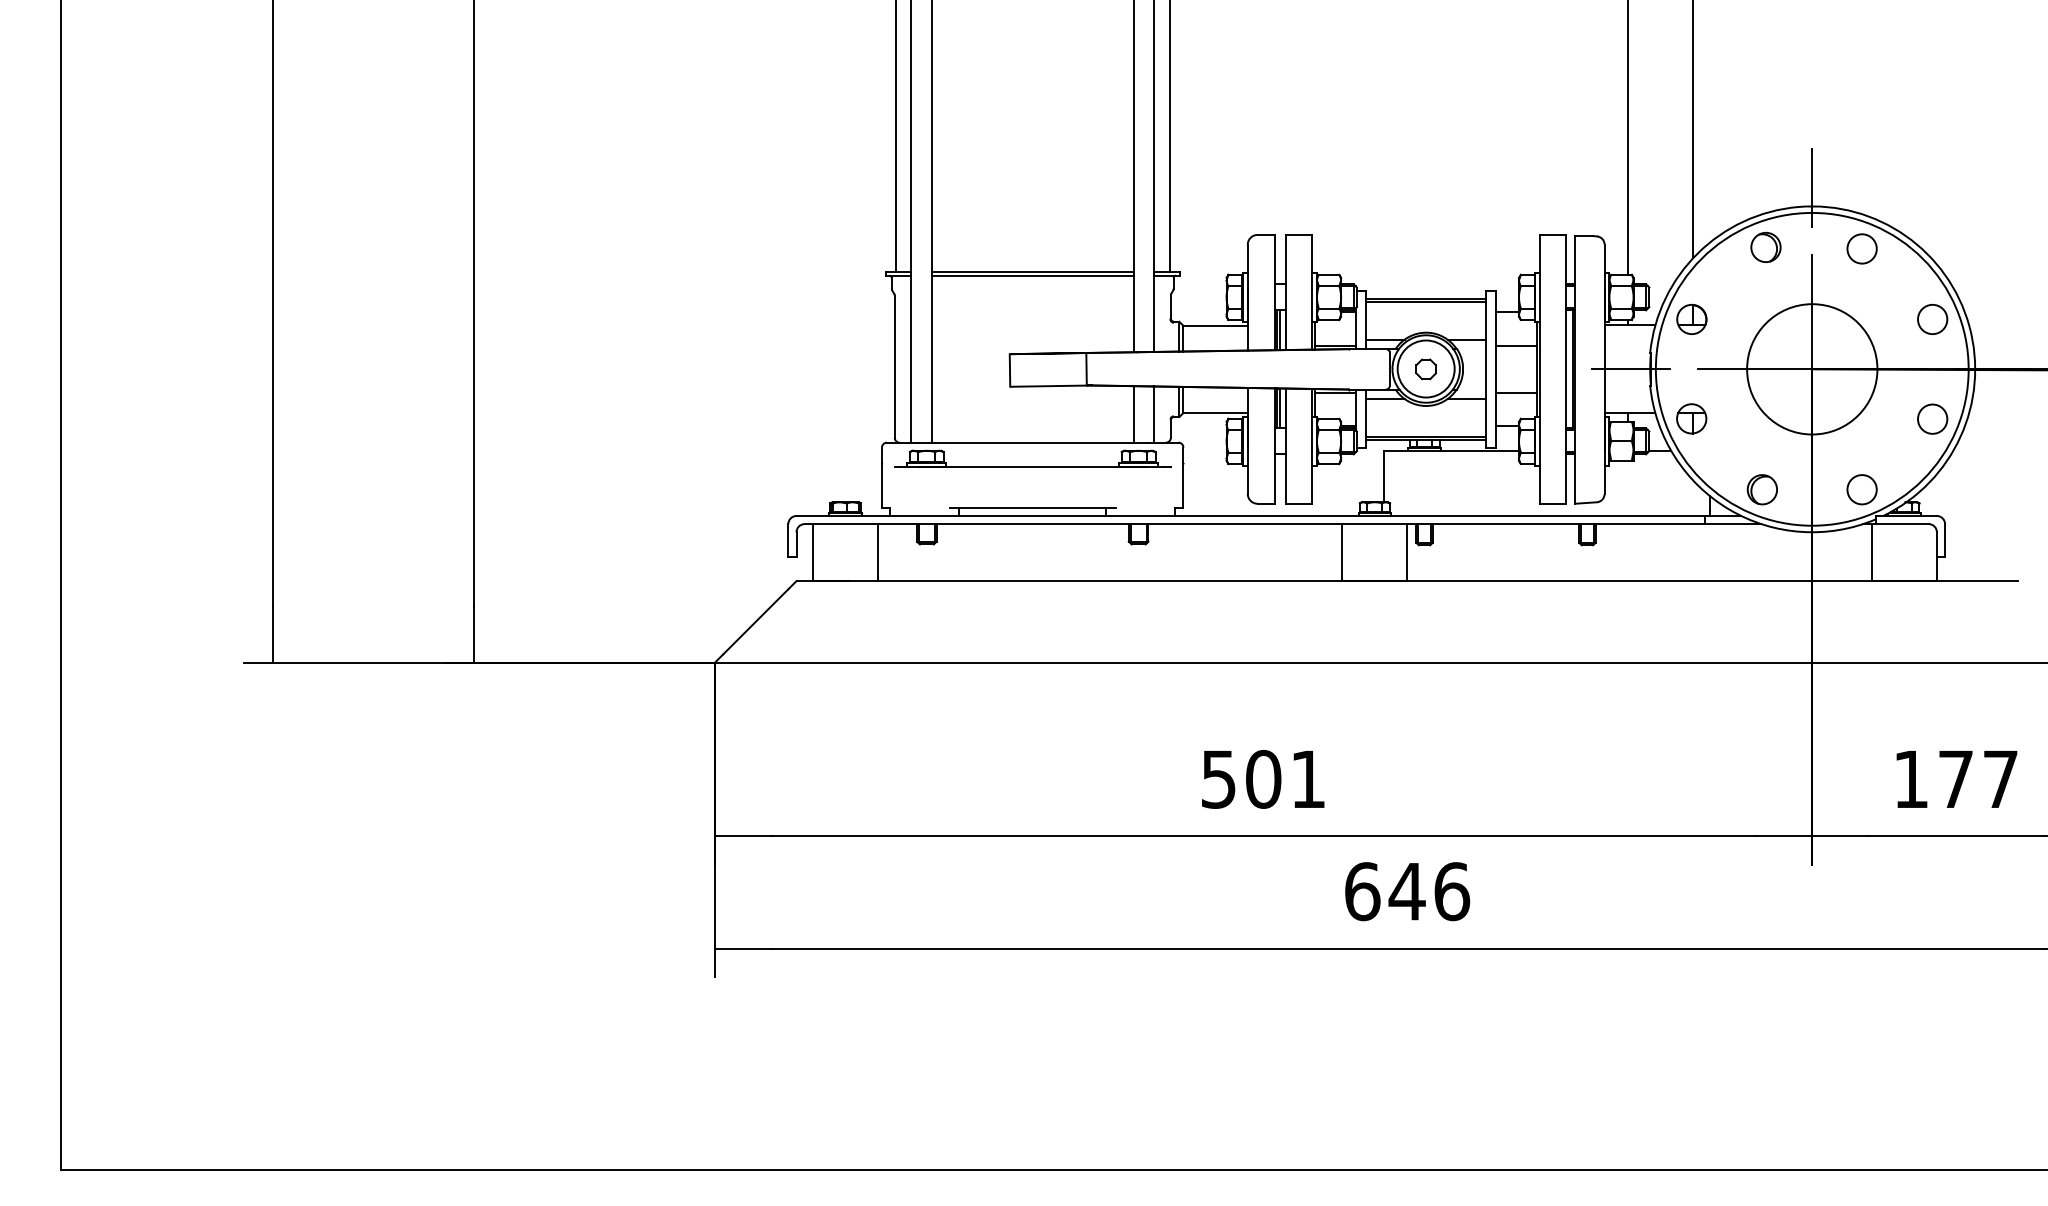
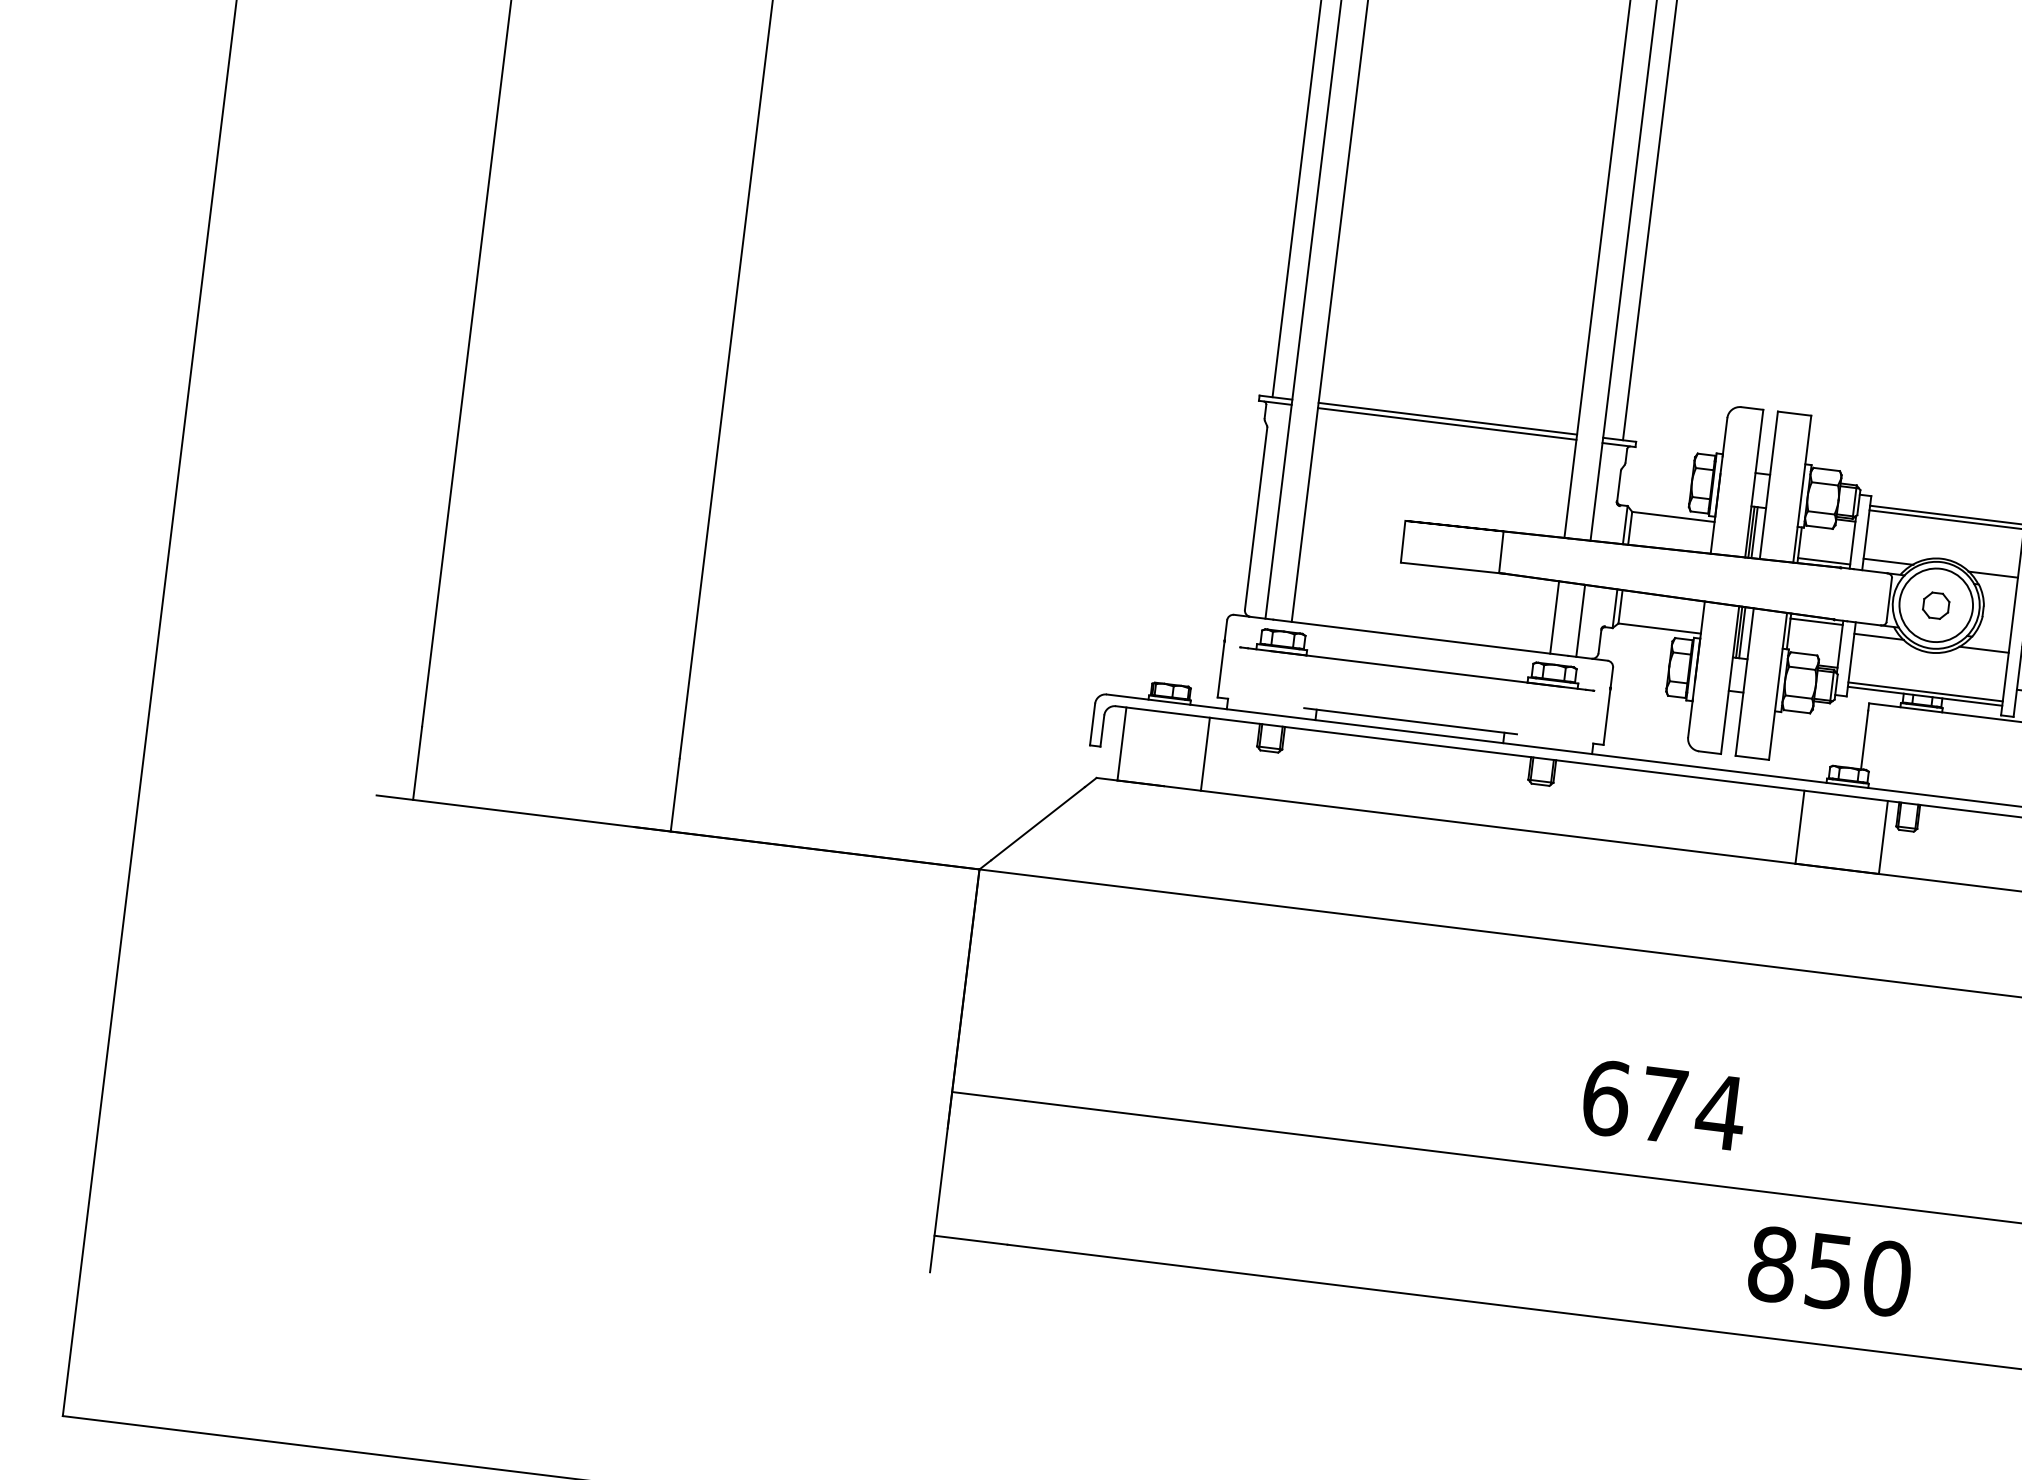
text: (1263, 778) -> (1663, 1104), 501 -> 674
text: (1407, 891) -> (1830, 1271), 646 -> 850

